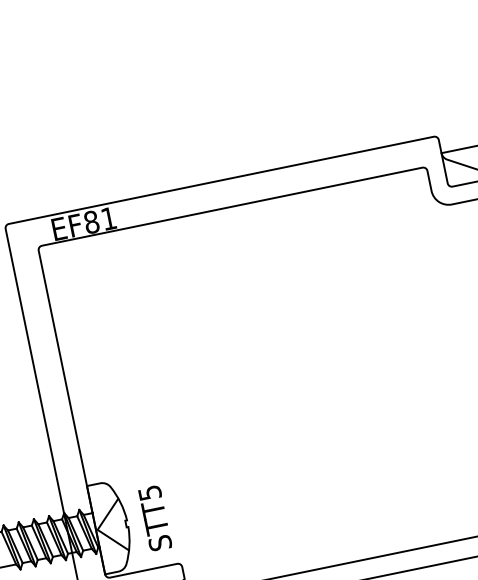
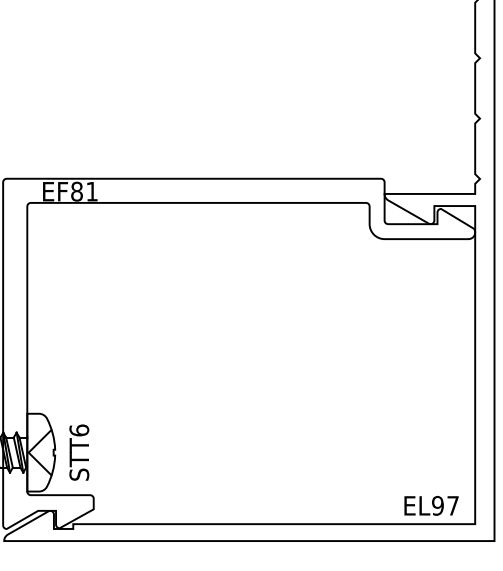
text: (150, 492) -> (79, 430), STT5 -> STT6

